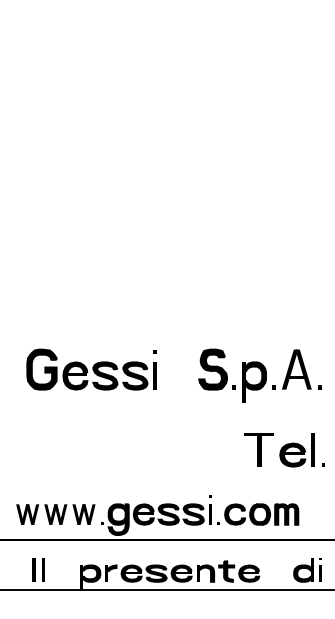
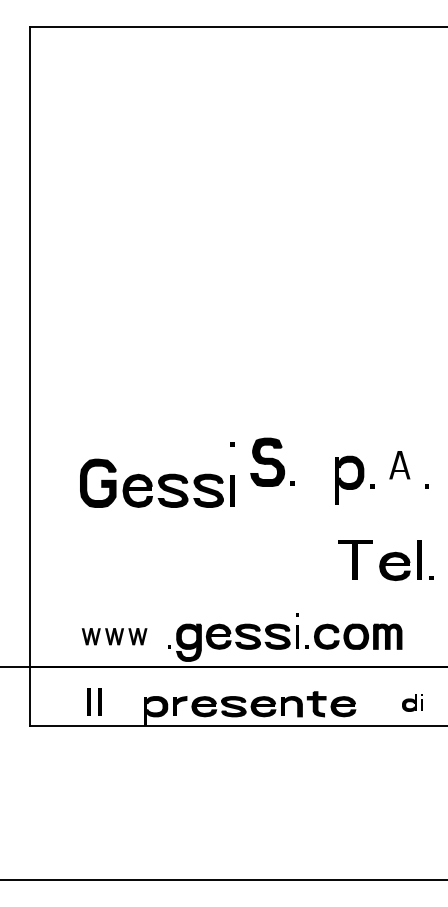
part: (92, 368) -> (157, 482), moved
part: (217, 368) -> (272, 461), moved
part: (296, 368) -> (399, 464), size x0.6
part: (55, 514) -> (114, 636), size x0.7
part: (307, 570) -> (412, 702), size x0.6

